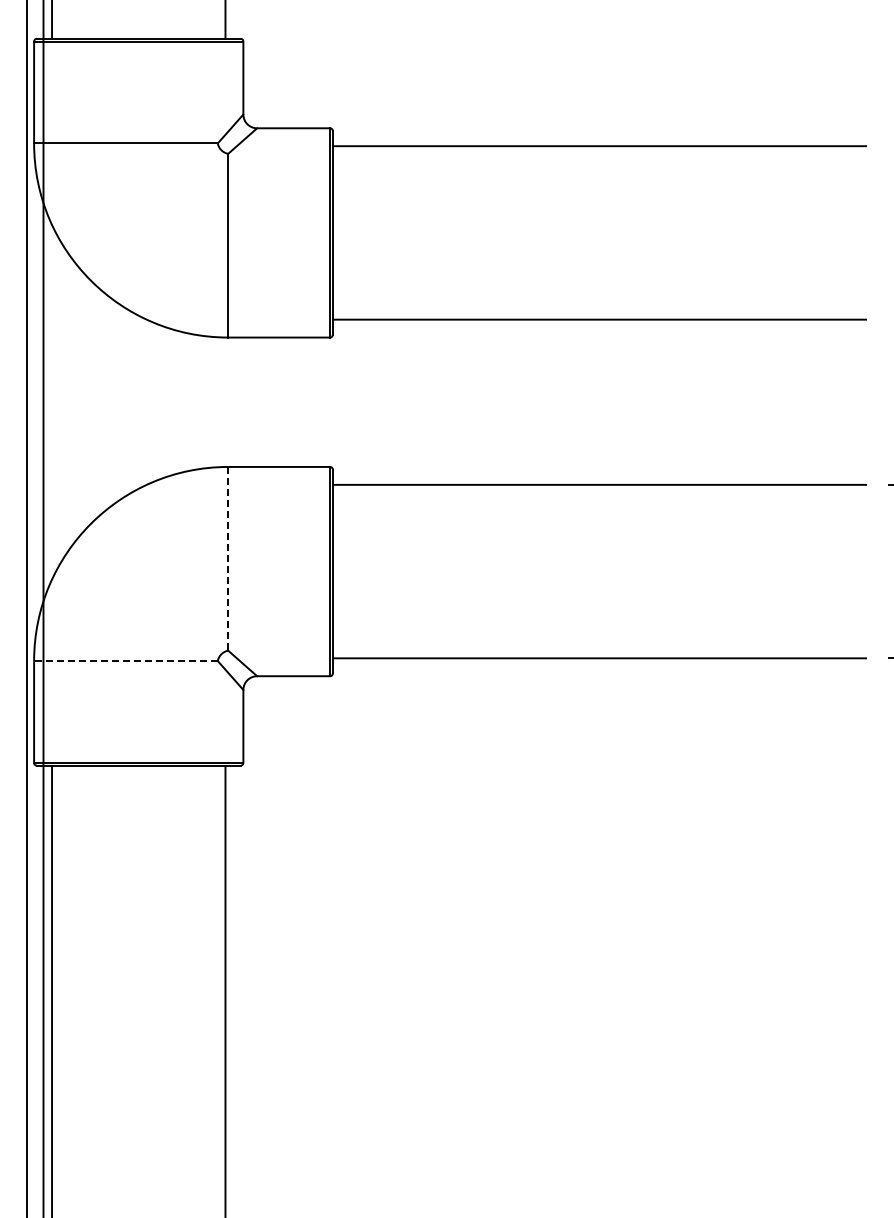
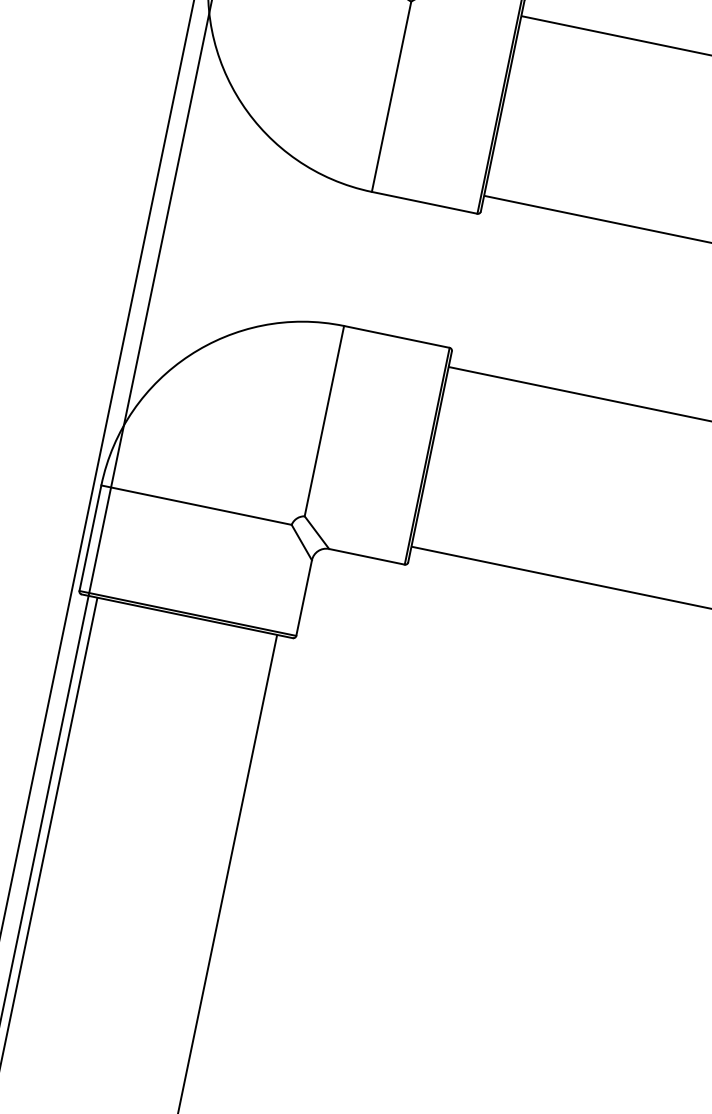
line: (228, 558) -> (324, 420), dashed -> solid
line: (125, 661) -> (195, 505), dashed -> solid

